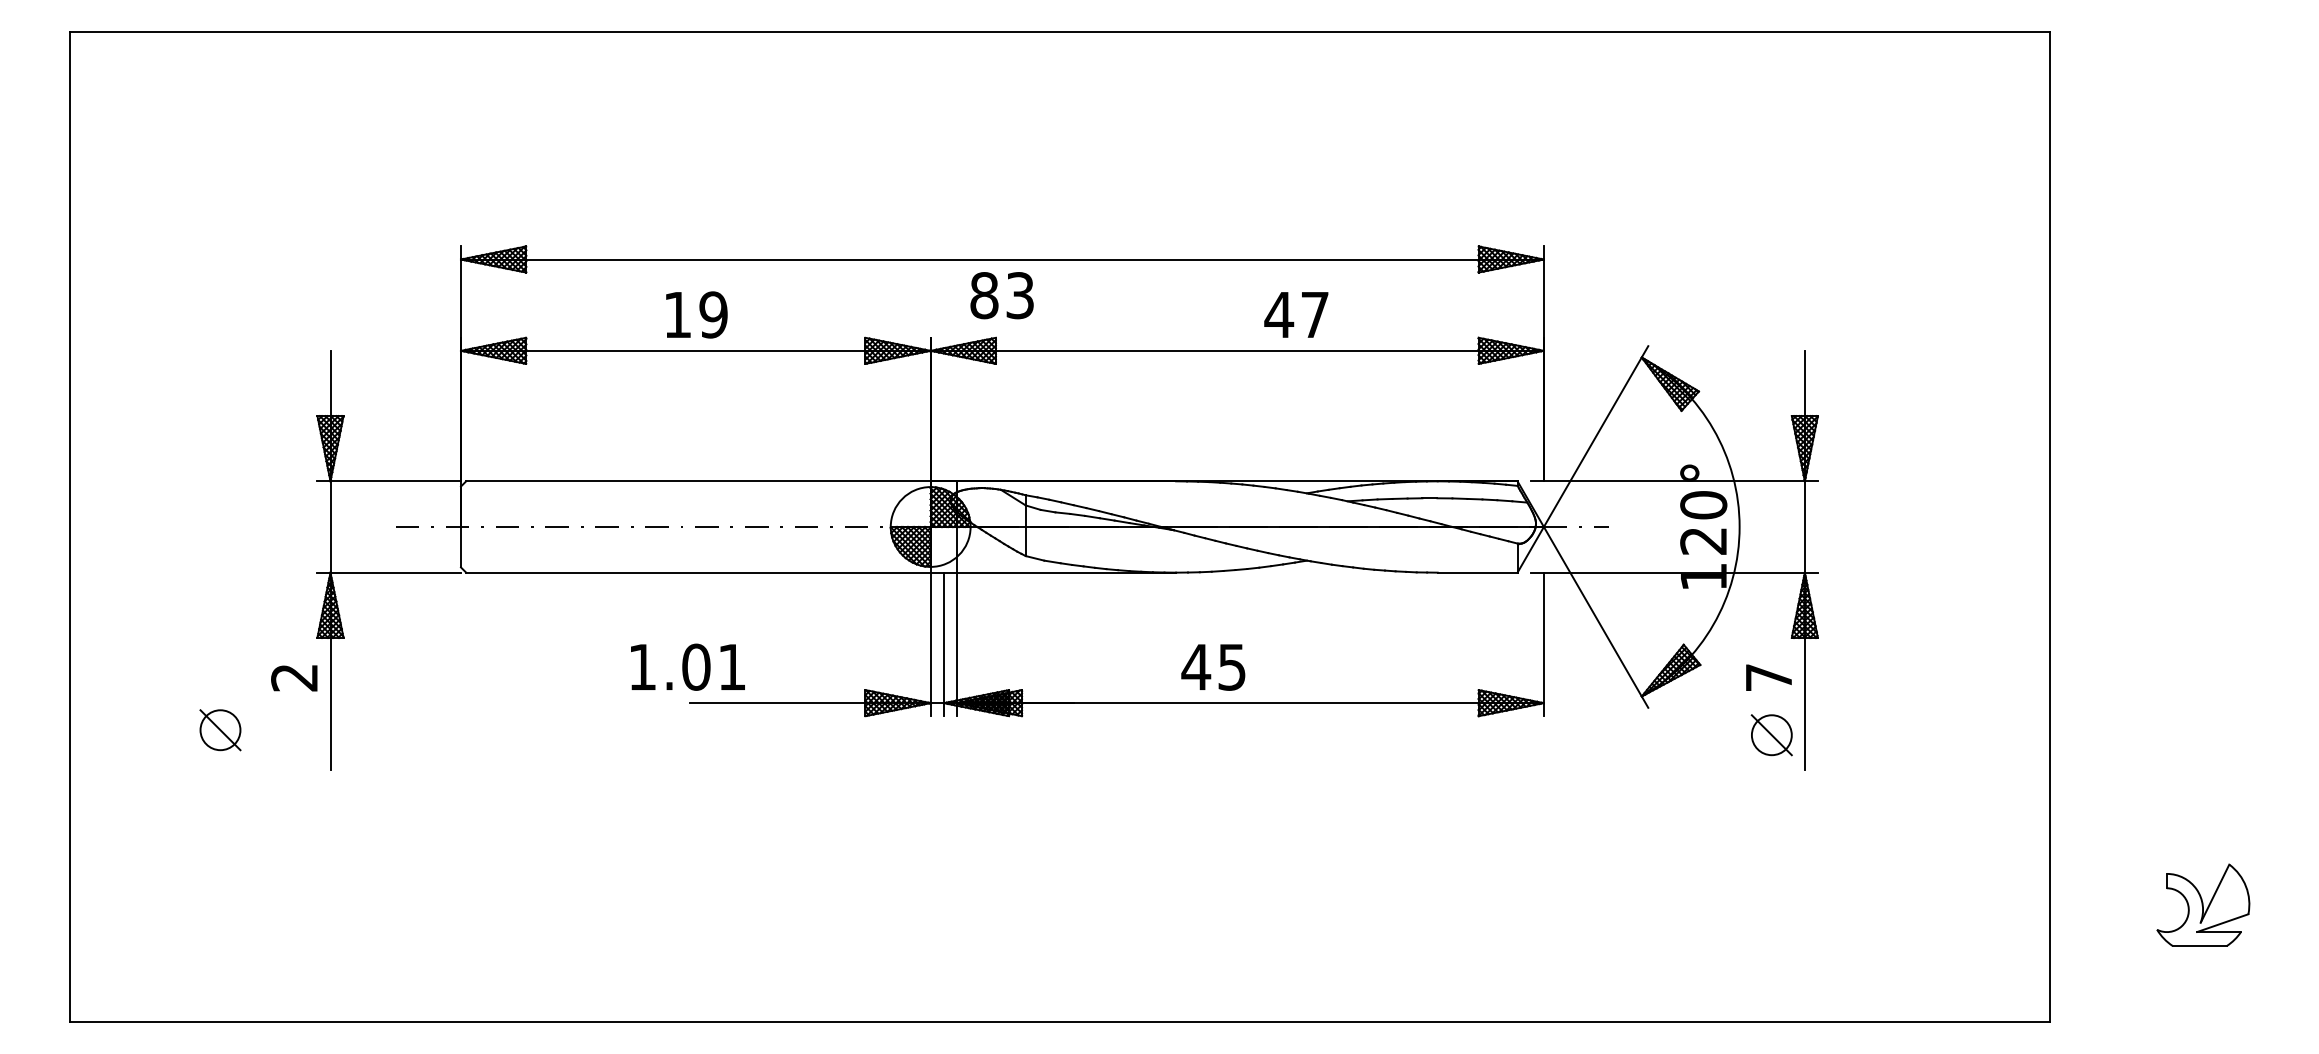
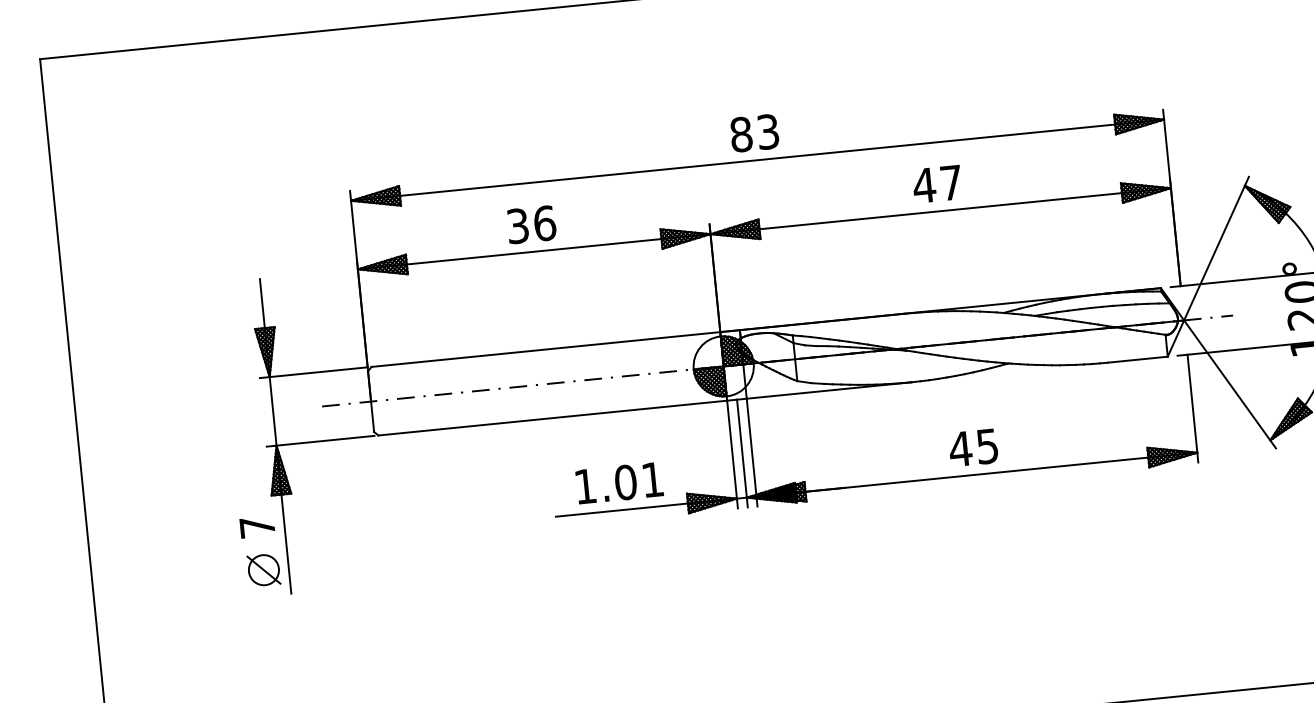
text: (1001, 295) -> (754, 133), moved
text: (696, 314) -> (531, 224), 19 -> 36
text: (1296, 314) -> (937, 183), moved
text: (687, 666) -> (619, 482), moved
text: (1213, 667) -> (973, 448), moved
text: (294, 677) -> (257, 527), 2 -> 7
part: (220, 730) -> (263, 570), moved

